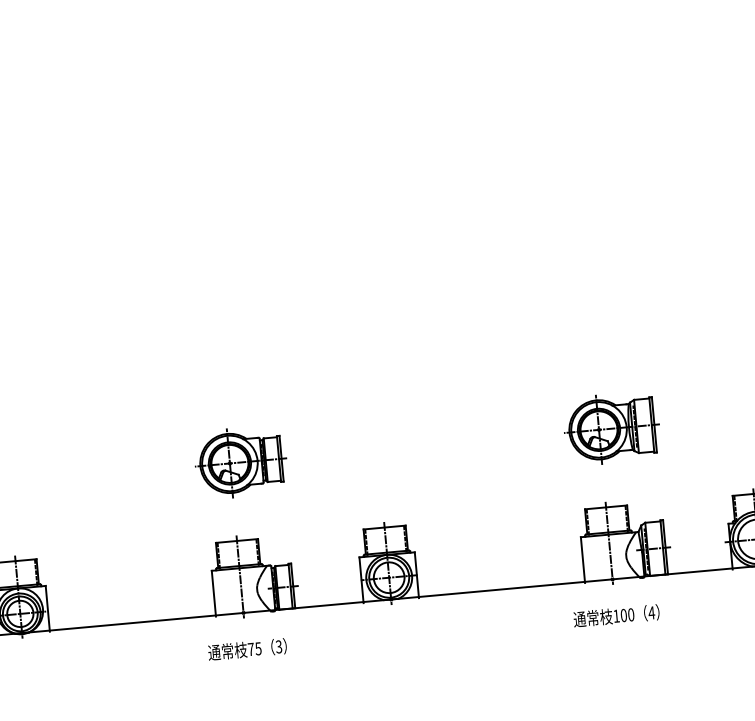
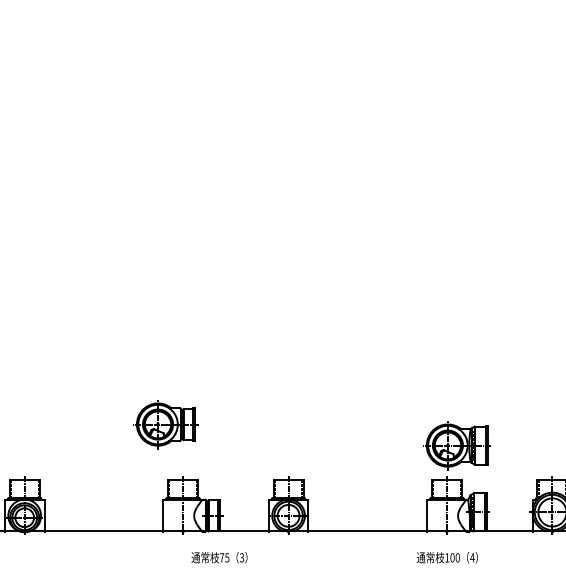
part: (611, 428) -> (456, 445), moved
part: (240, 462) -> (165, 424), moved
text: (247, 649) -> (219, 557), moved

